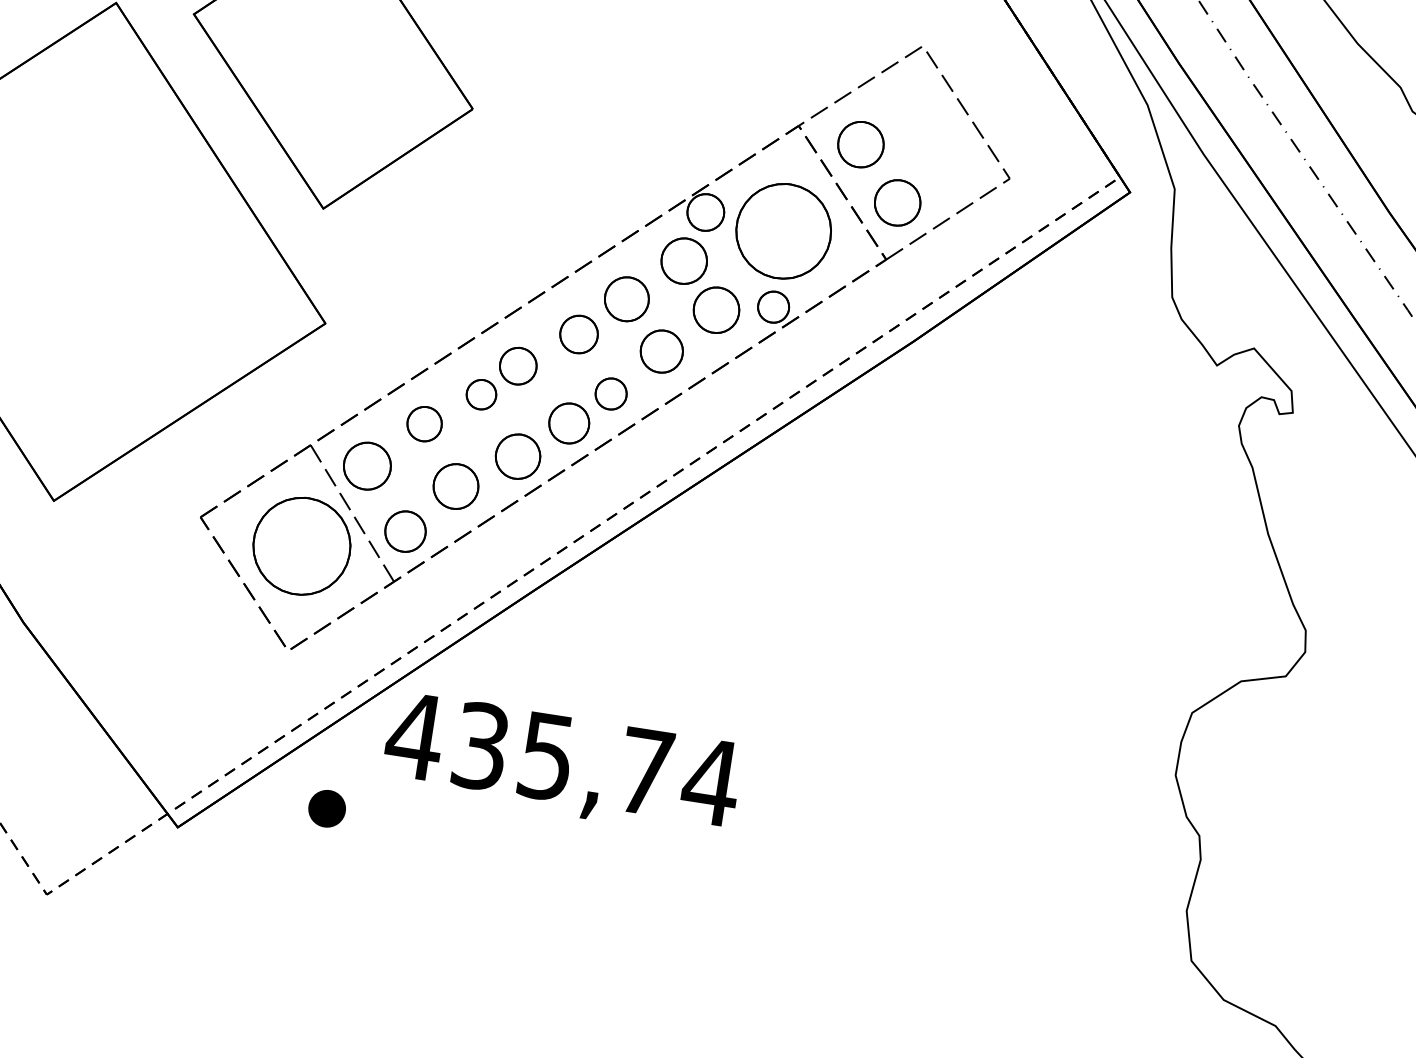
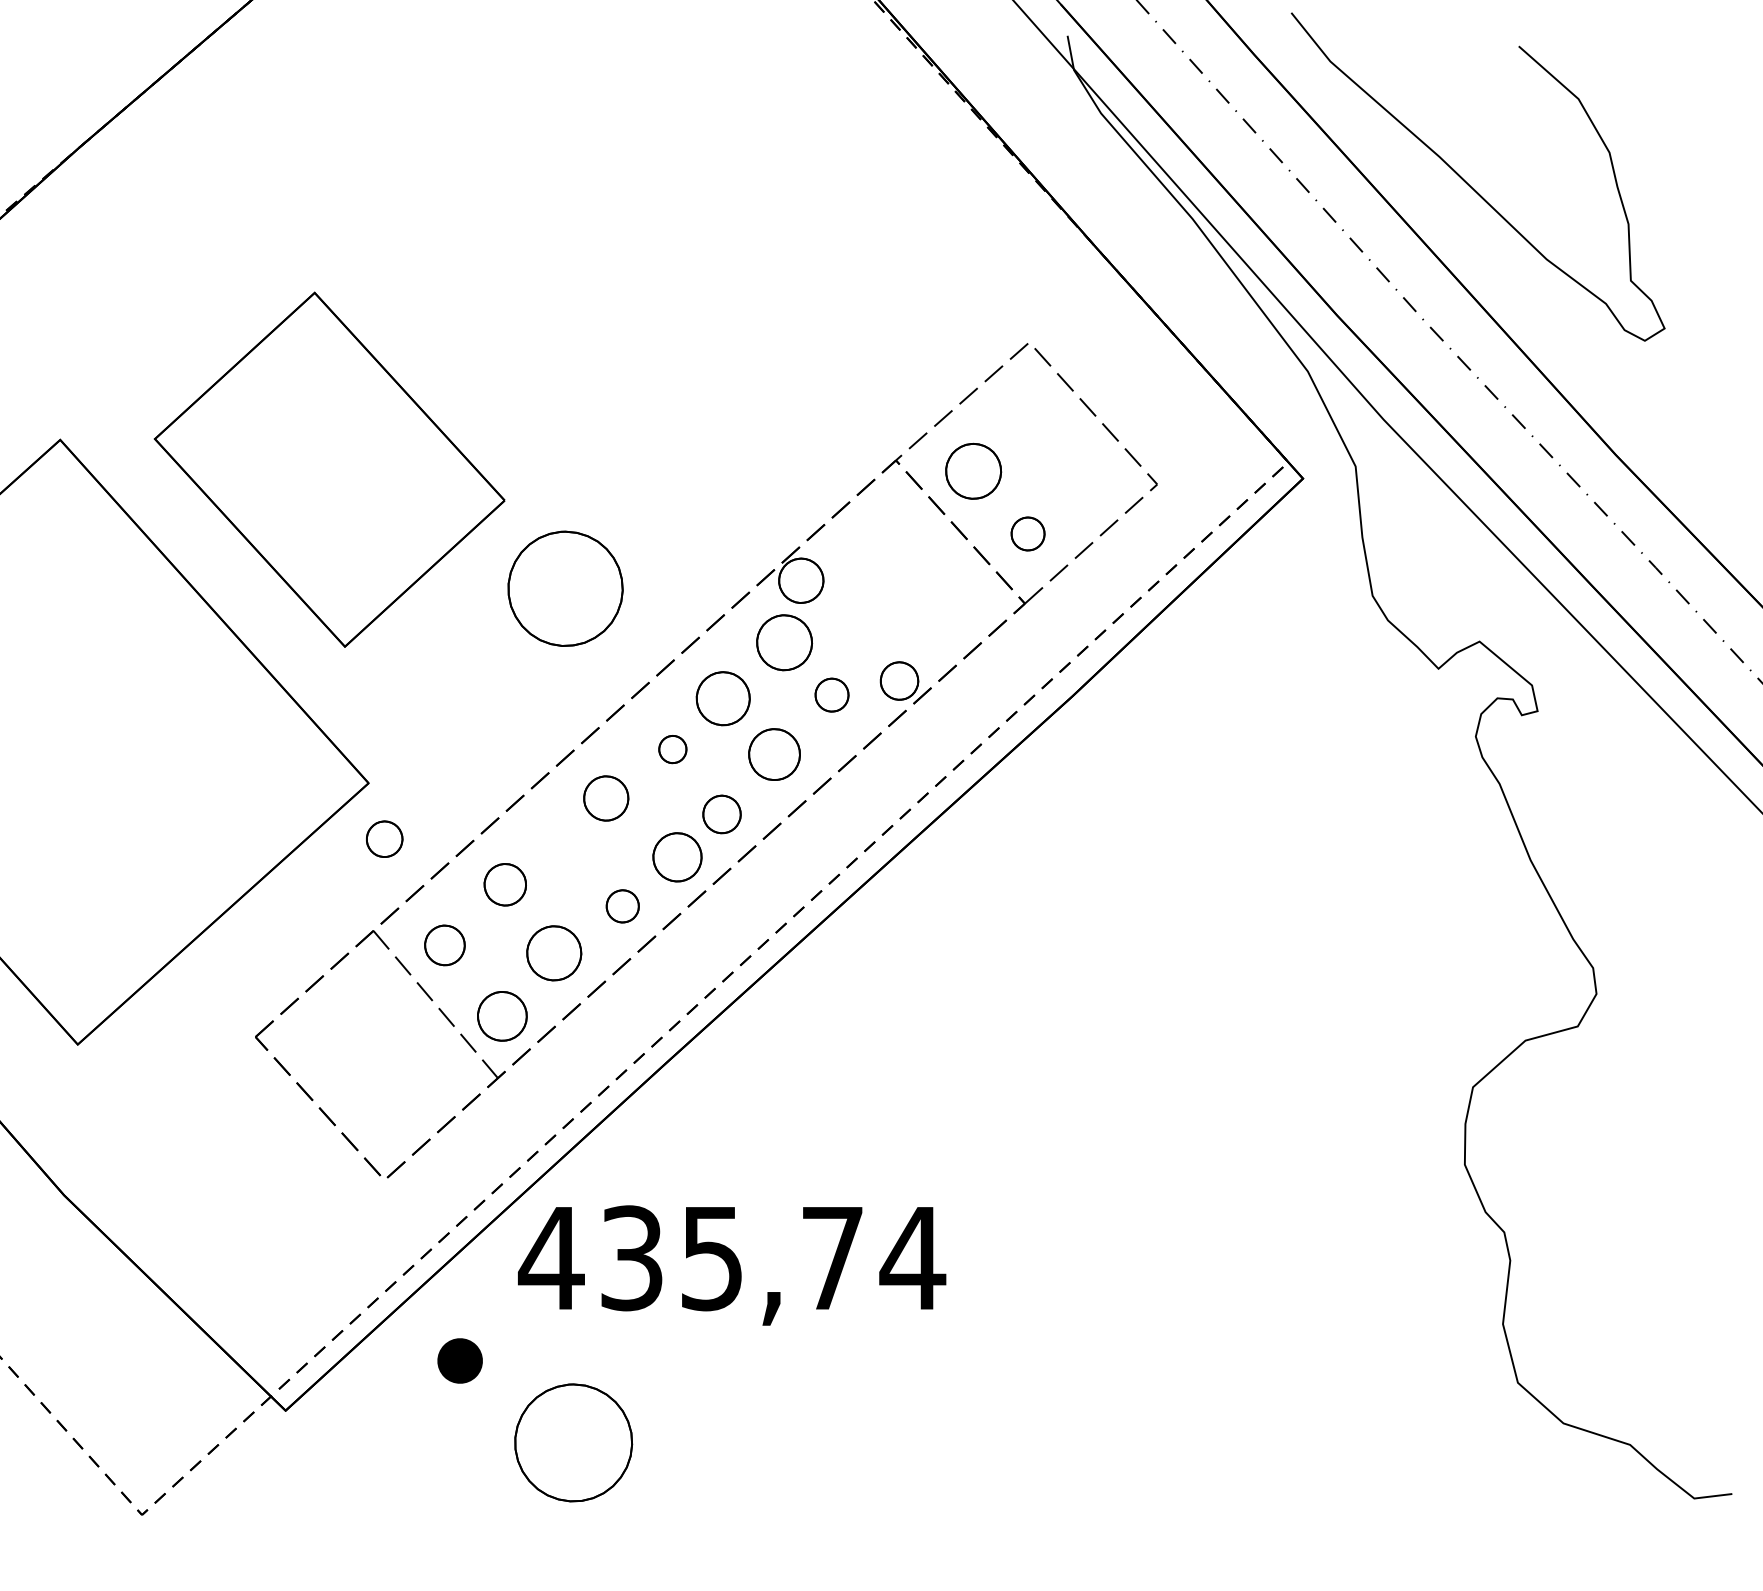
part: (897, 202) -> (1027, 533), size x0.6
part: (783, 231) -> (565, 588), moved
part: (716, 309) -> (831, 694), size x0.6
part: (578, 334) -> (672, 749), size x0.6
part: (481, 394) -> (384, 838), moved
part: (517, 456) -> (622, 906), size x0.6
part: (367, 466) -> (444, 945), size x0.7
part: (301, 545) -> (573, 1442), moved

